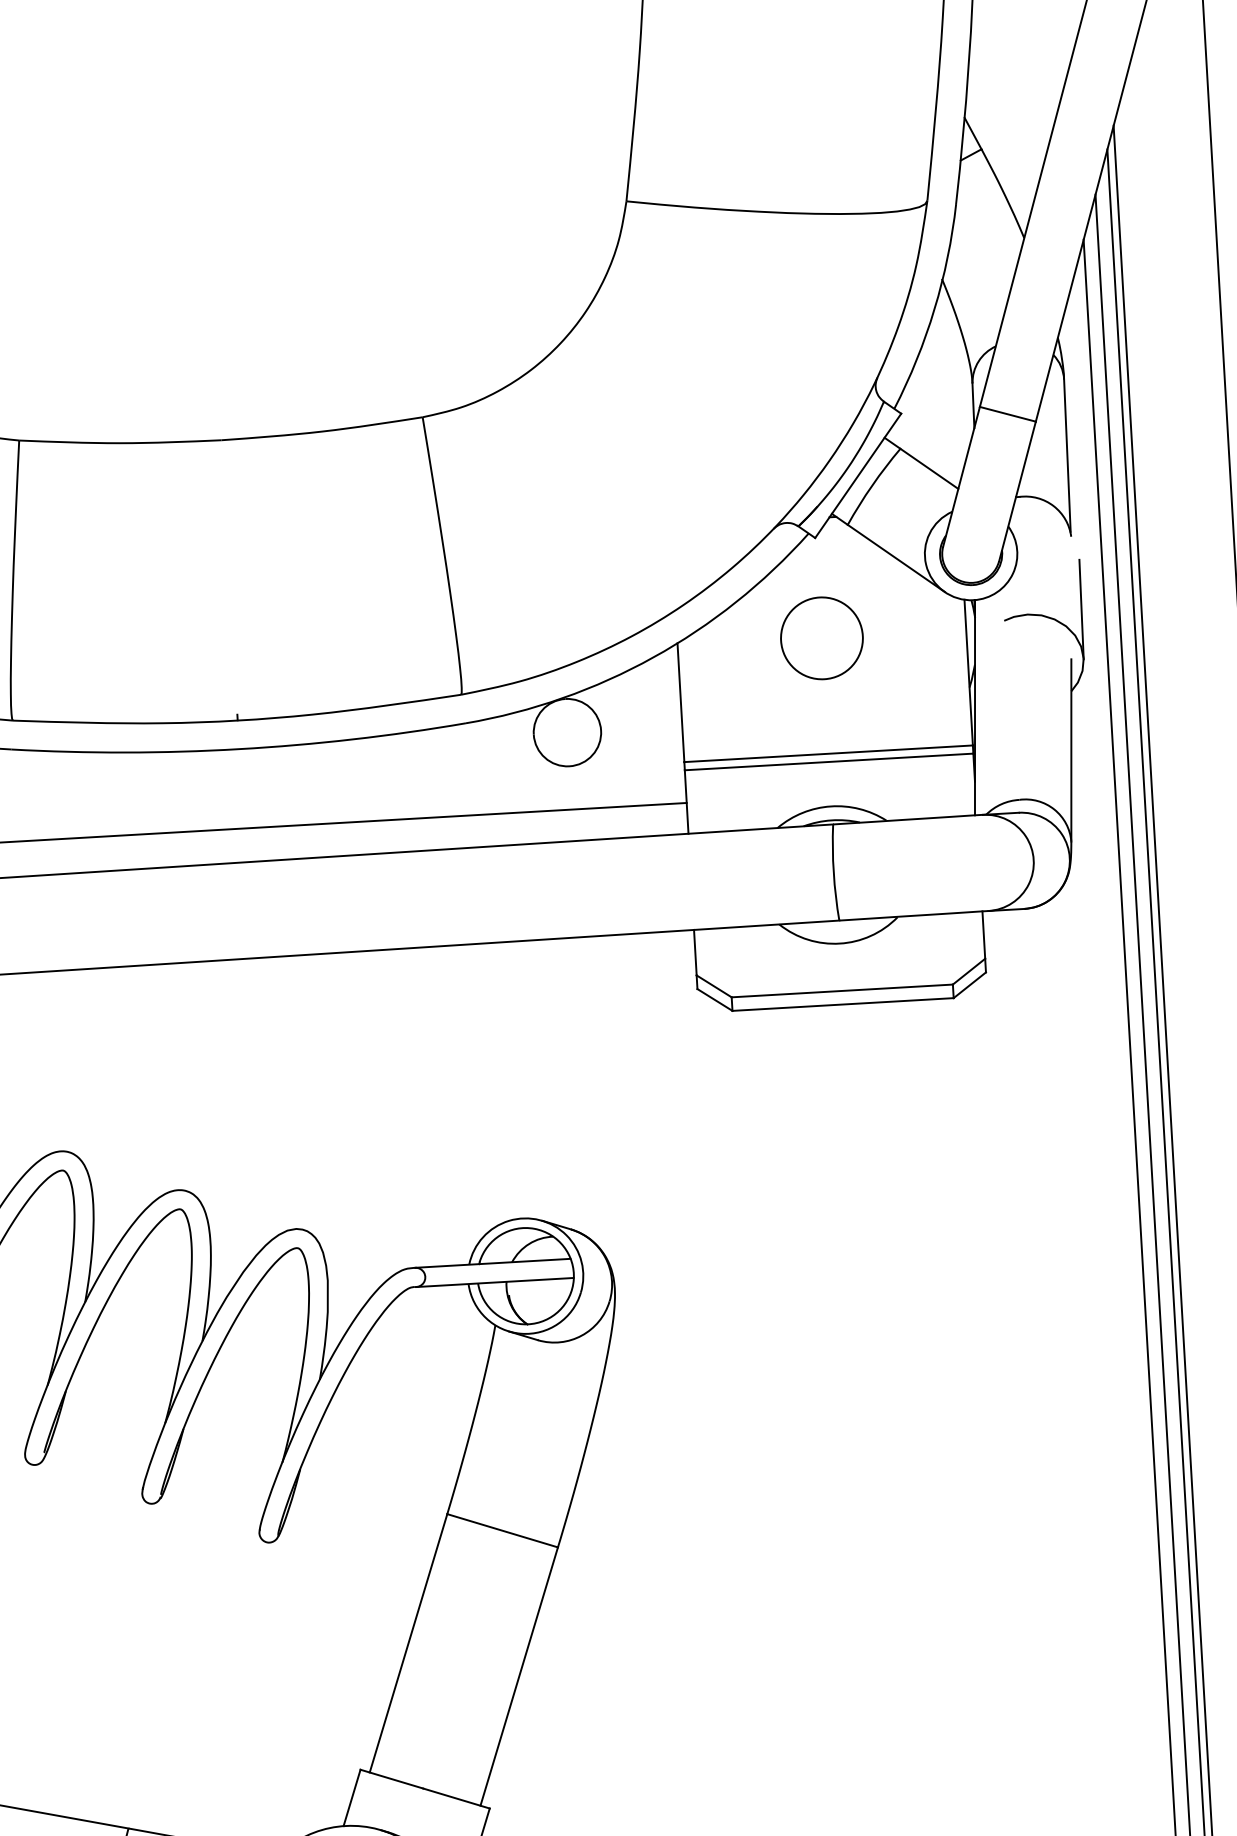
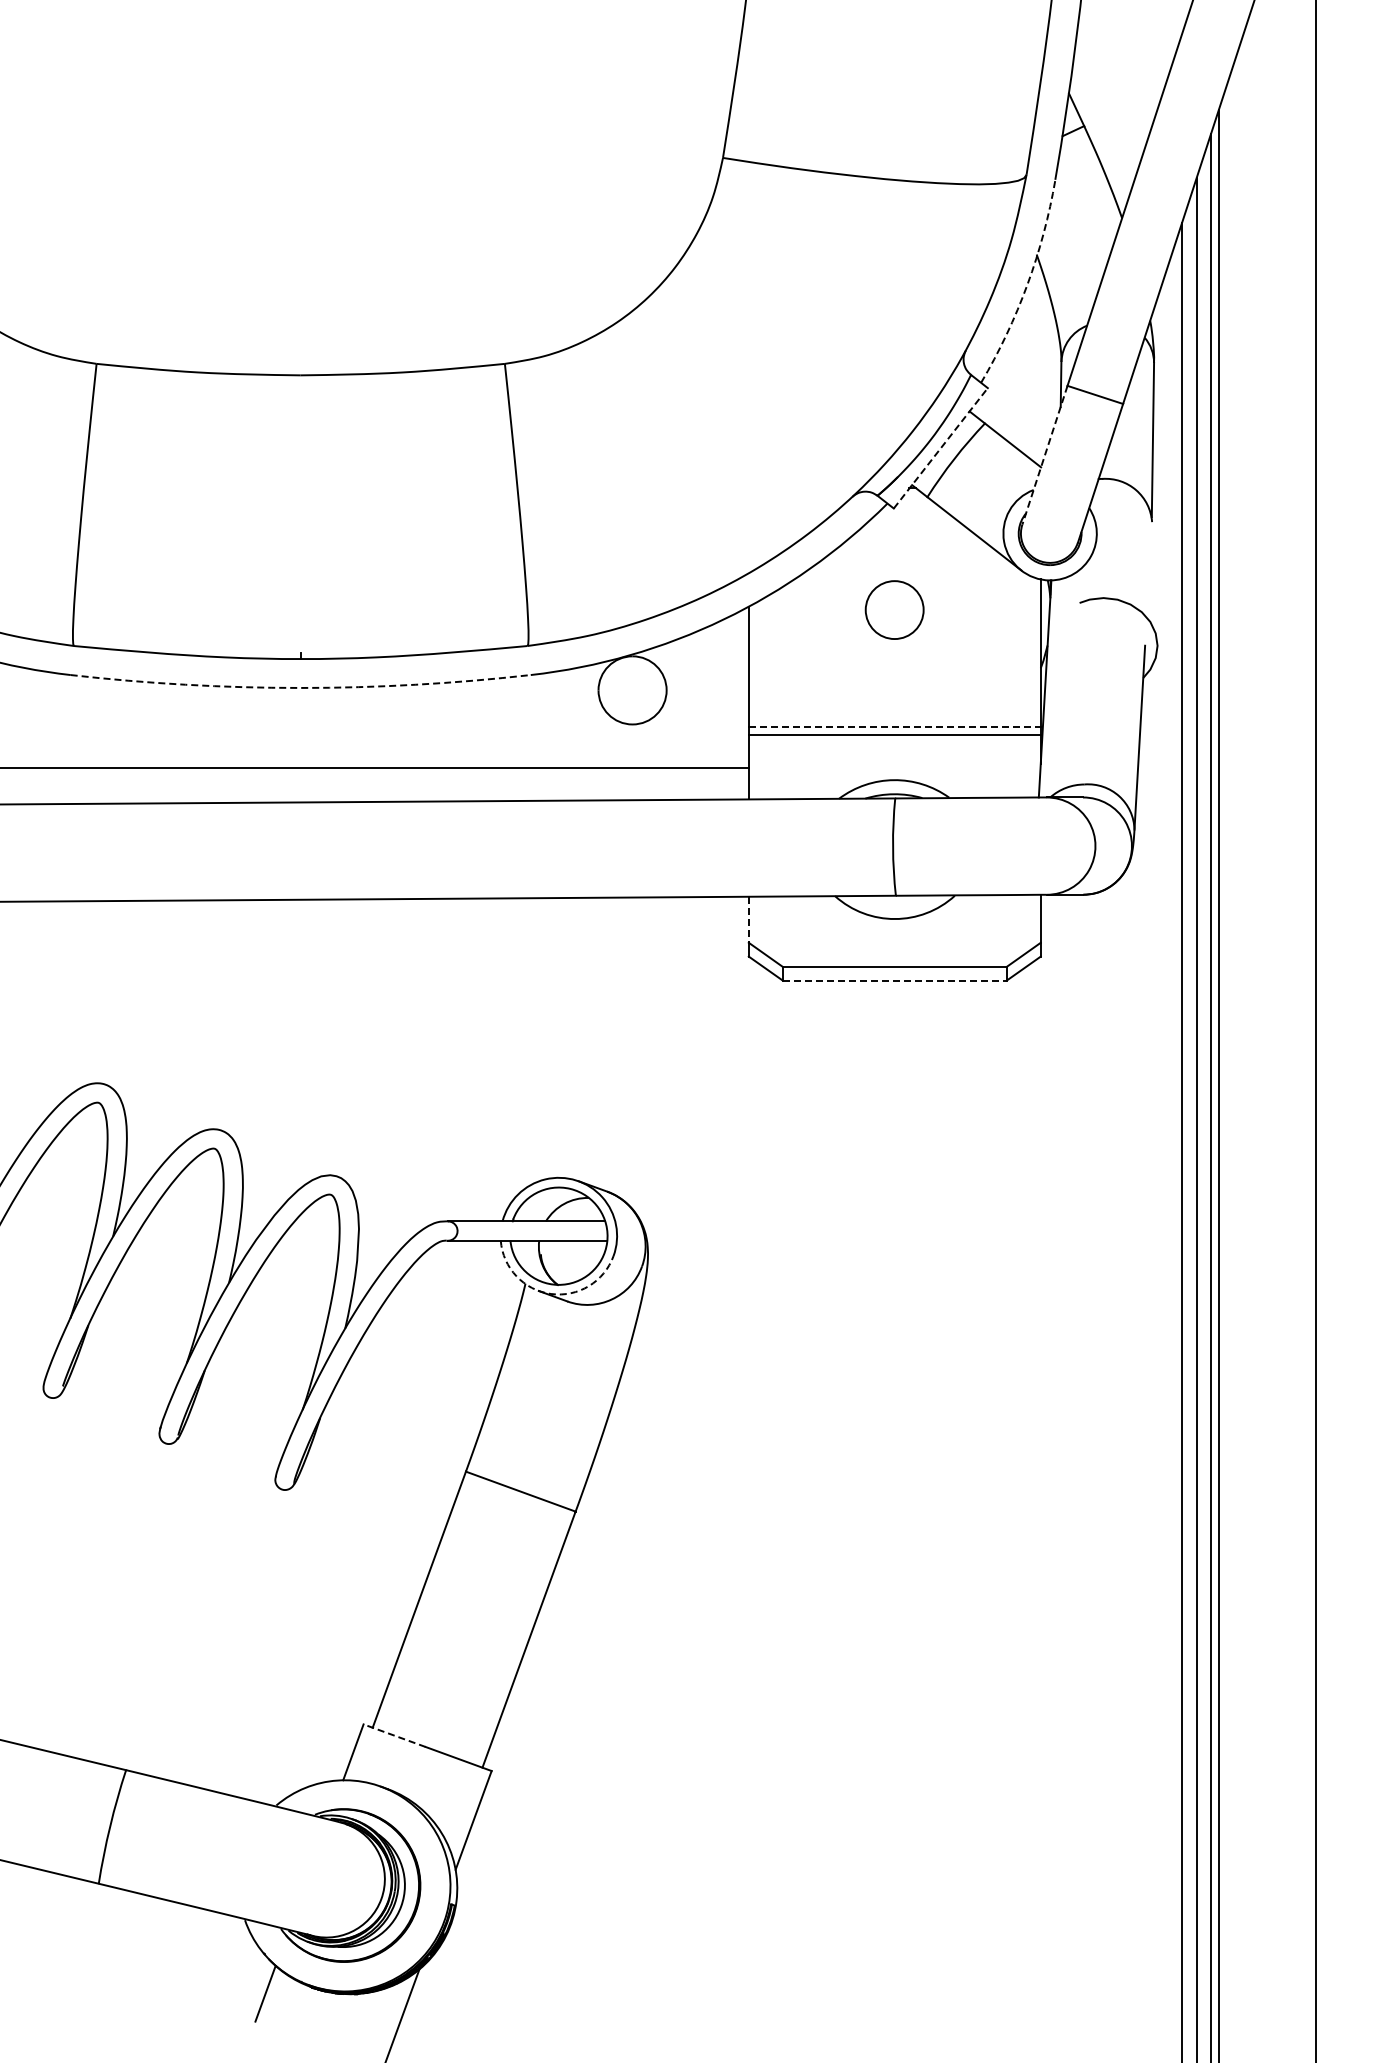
arc: (934, 309) -> (1027, 284), solid -> dashed
line: (858, 475) -> (941, 447), solid -> dashed
line: (961, 477) -> (1044, 455), solid -> dashed
line: (1081, 608) -> (1158, 595), removed
circle: (821, 637) -> (894, 609), size x0.7
arc: (239, 748) -> (300, 687), solid -> dashed
line: (828, 753) -> (894, 726), solid -> dashed
line: (695, 953) -> (748, 920), solid -> dashed
line: (842, 1004) -> (894, 980), solid -> dashed
arc: (520, 1333) -> (550, 1293), solid -> dashed
line: (391, 1778) -> (394, 1735), solid -> dashed

